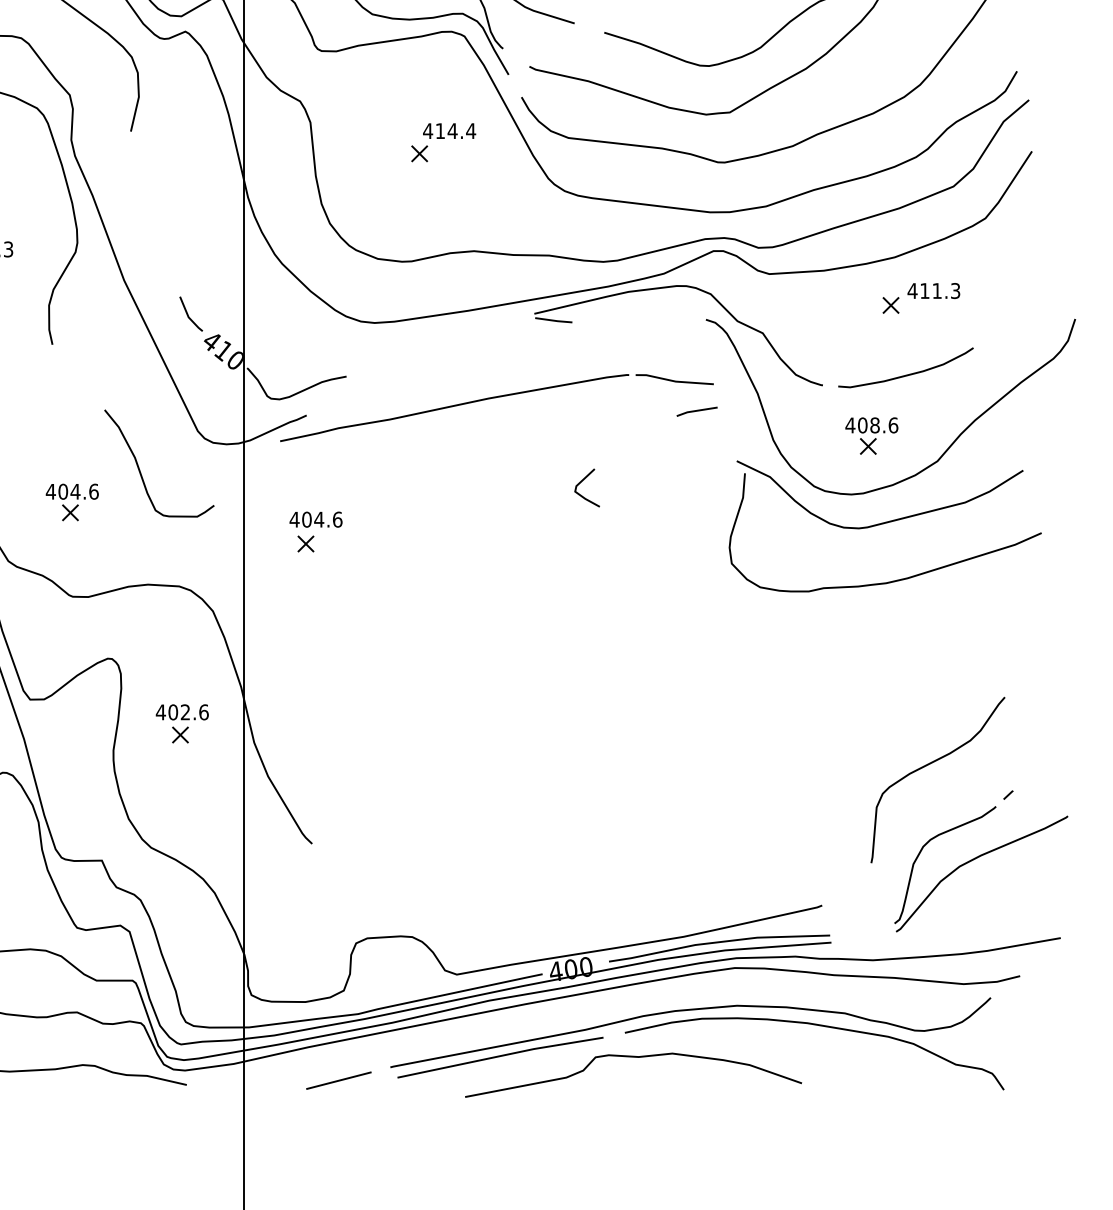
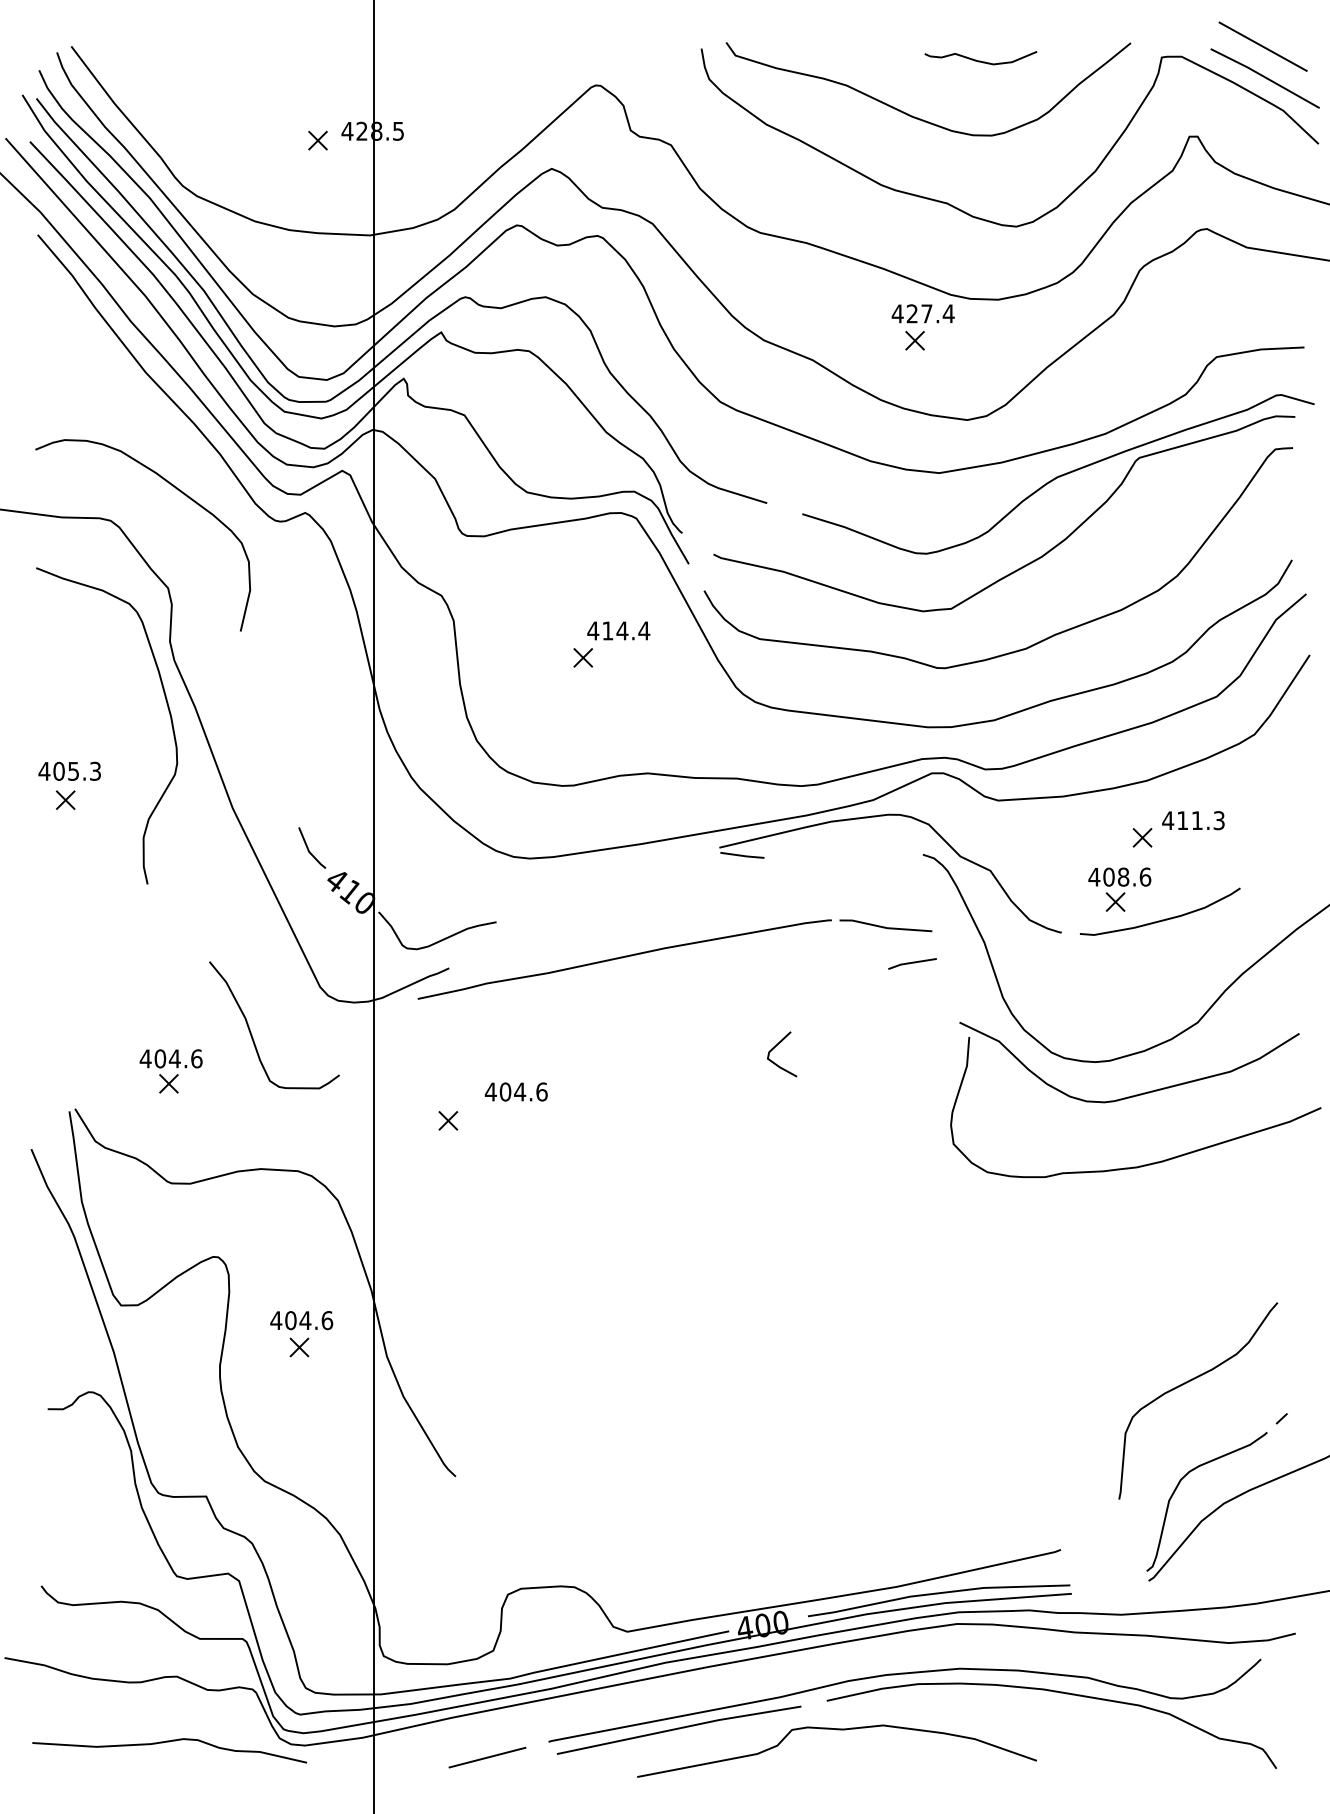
part: (871, 435) -> (1119, 889), moved
text: (315, 519) -> (515, 1091), moved
text: (185, 712) -> (305, 1320), 402.6 -> 404.6

